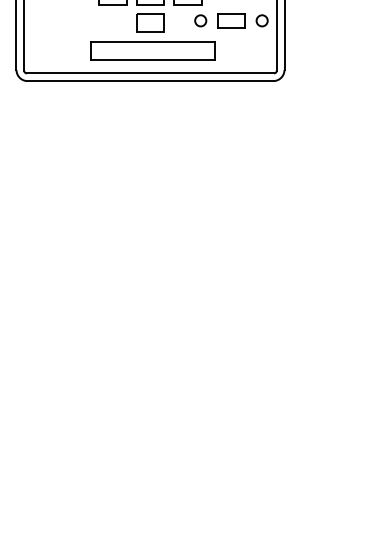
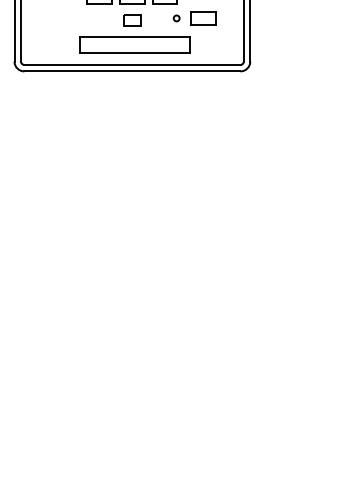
circle: (200, 20) -> (176, 18), size x0.6
circle: (261, 20) -> (230, 18), removed
part: (150, 22) -> (132, 19), size x0.7

